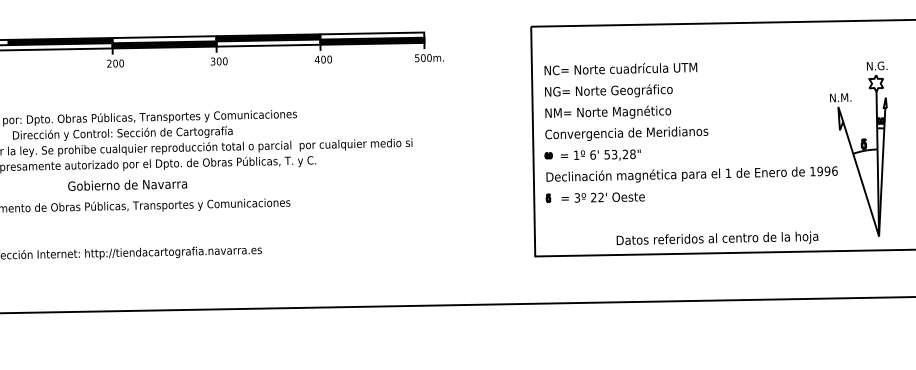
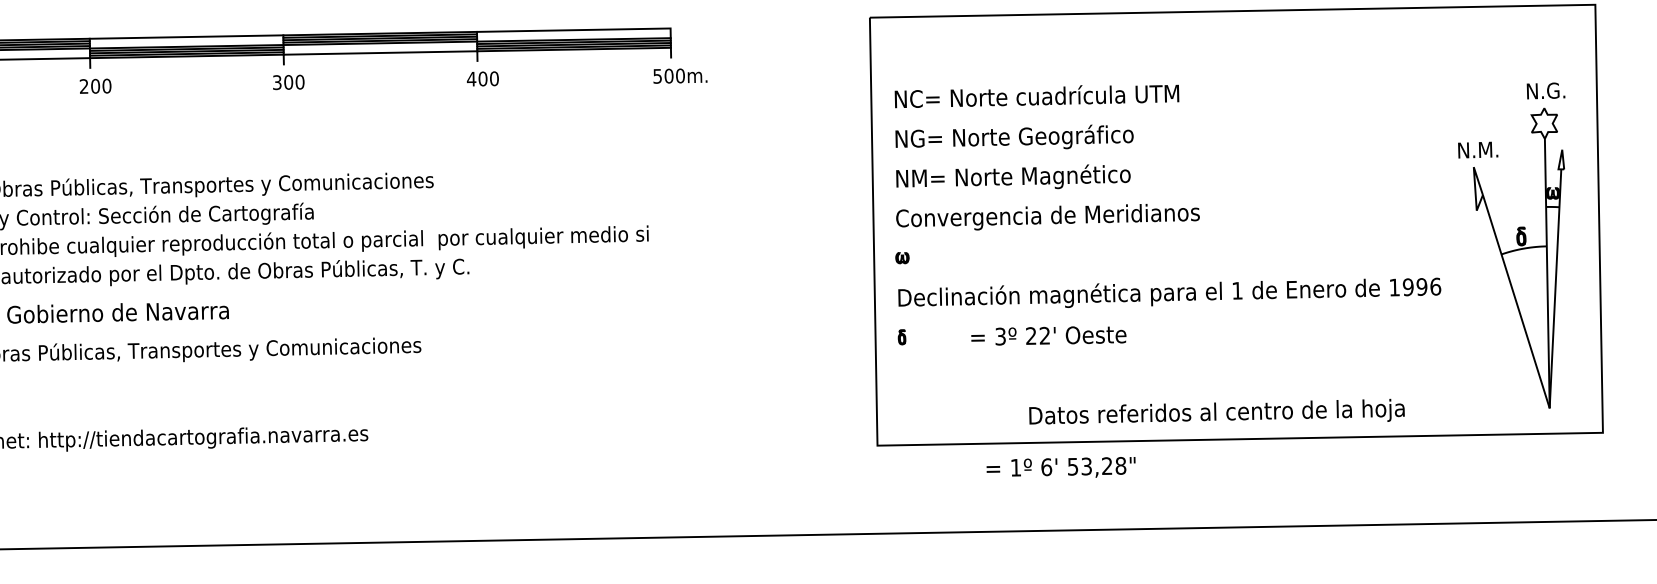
part: (858, 148) -> (1511, 244), moved
text: (600, 154) -> (1060, 466), moved
text: (602, 197) -> (1047, 335), moved

